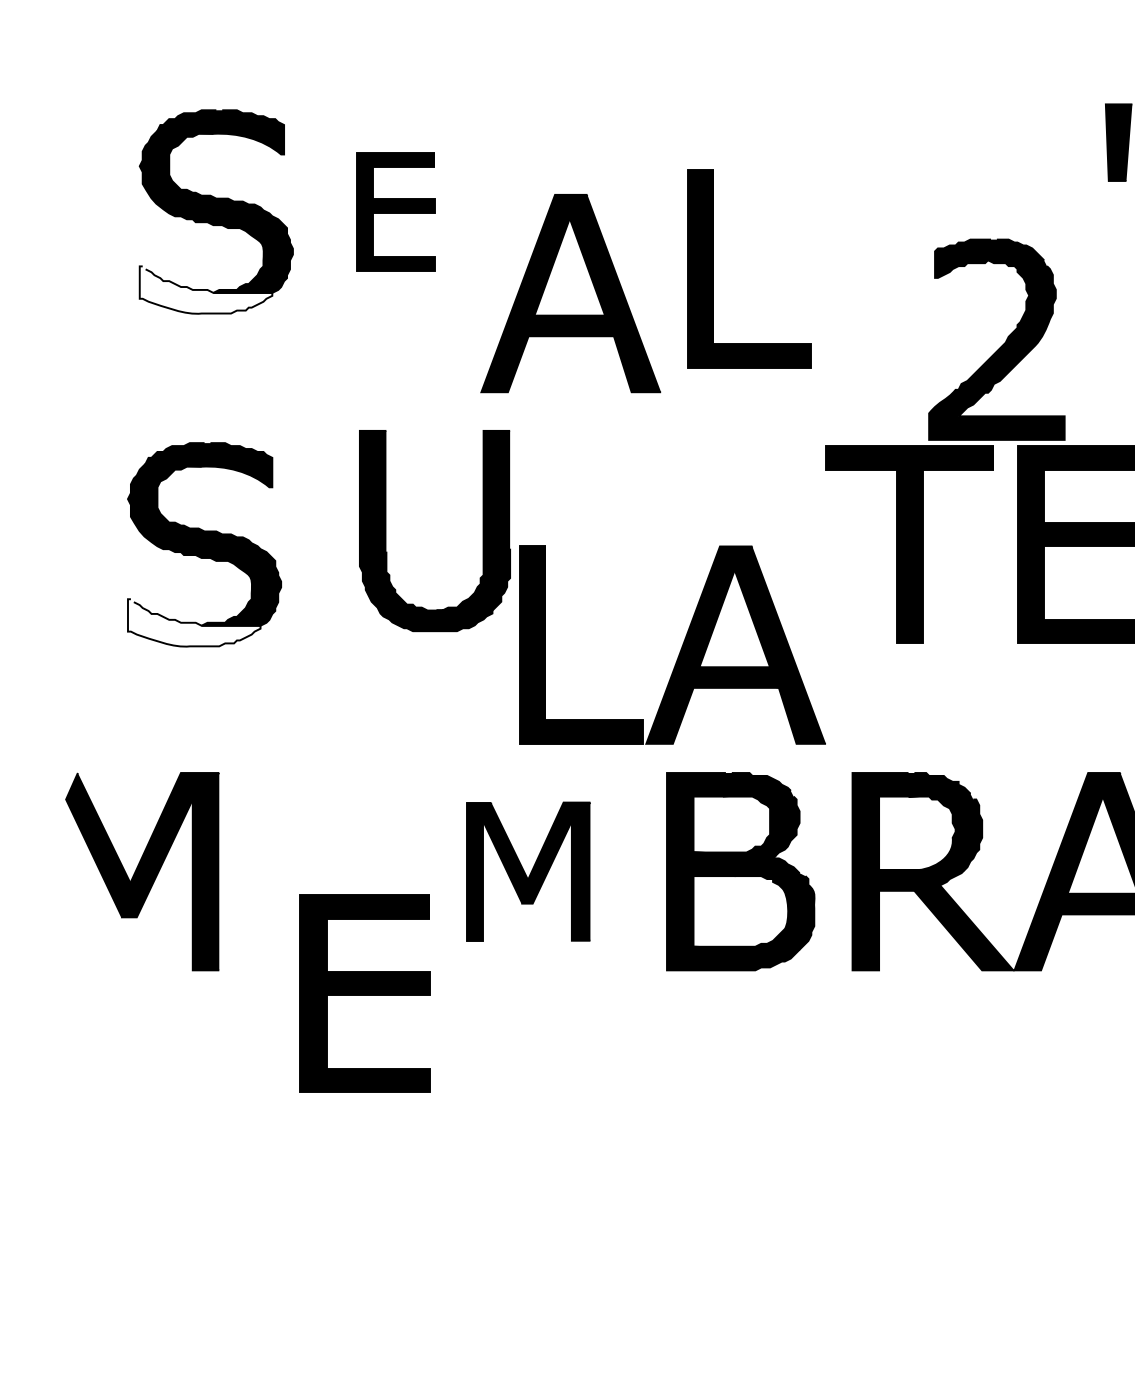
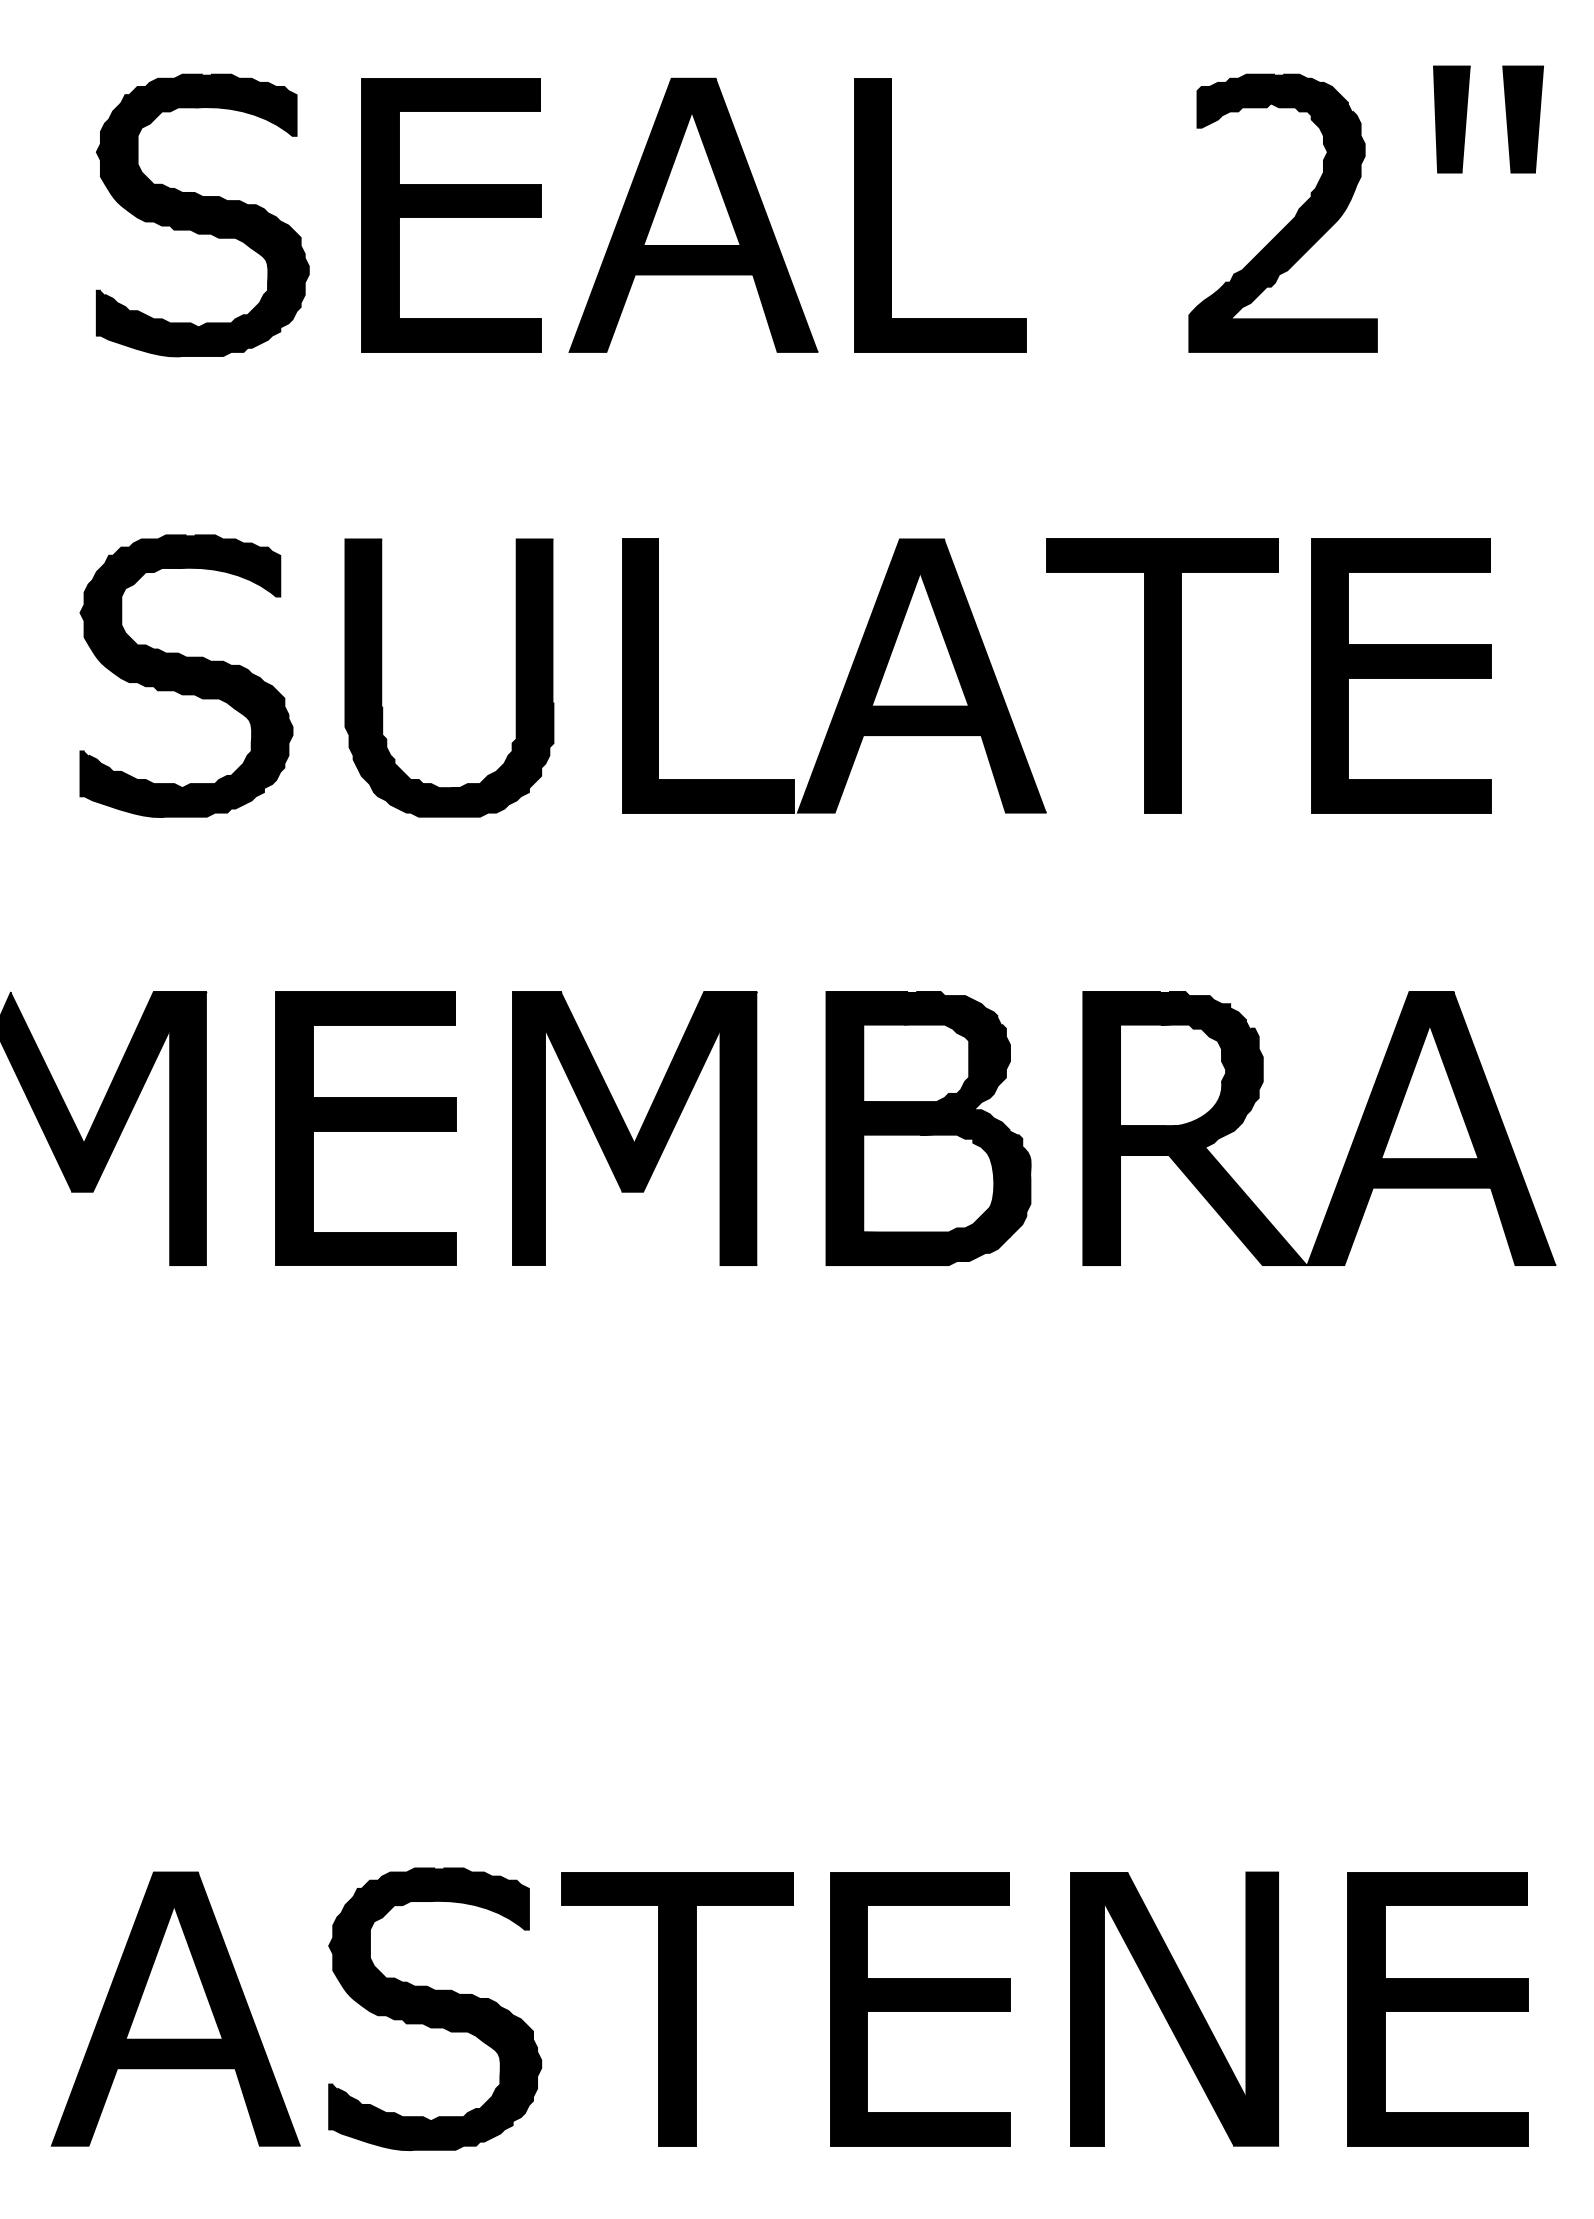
part: (396, 212) -> (451, 215), size x1.67
part: (713, 269) -> (891, 215), moved
fill: (206, 290) -> (188, 323), added
part: (570, 292) -> (693, 214), moved
part: (1002, 344) -> (1290, 220), moved
part: (482, 530) -> (515, 677), moved
fill: (193, 623) -> (171, 784), added
part: (681, 647) -> (846, 679), moved
part: (528, 871) -> (634, 1128), size x1.43
part: (364, 993) -> (365, 1128), moved

